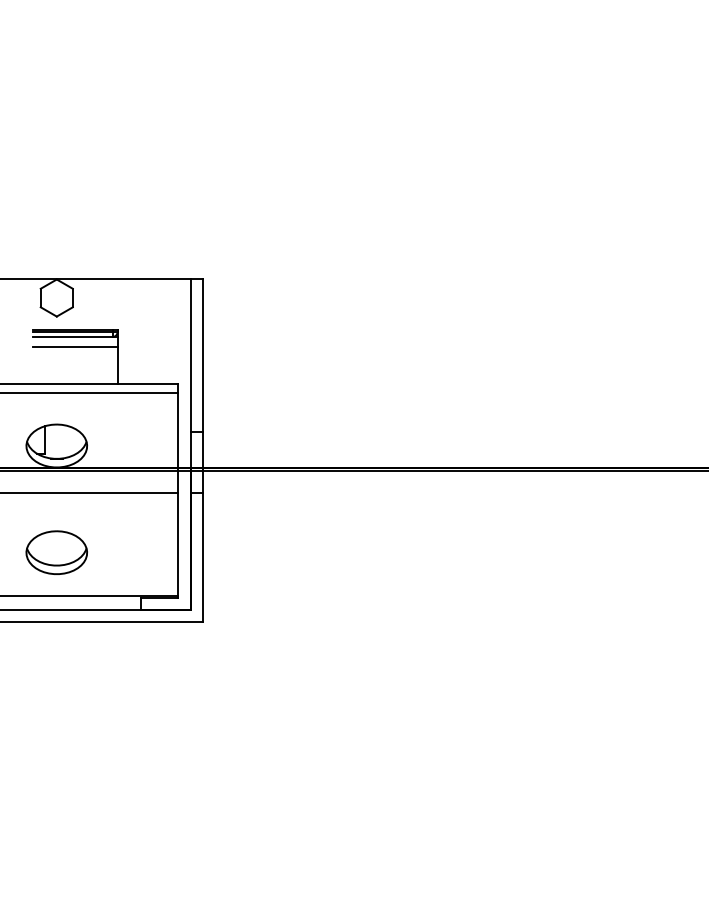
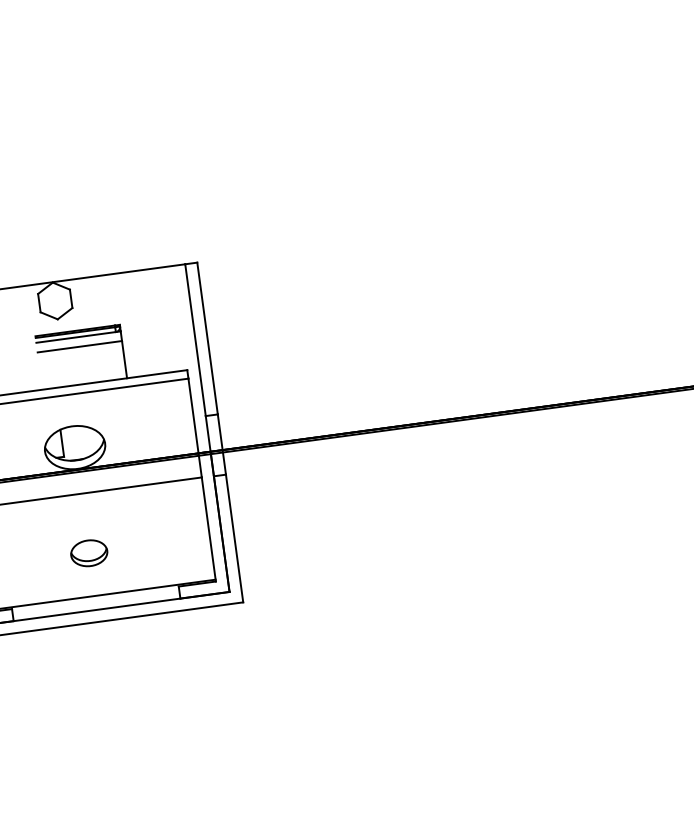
part: (56, 552) -> (89, 553), size x0.6

